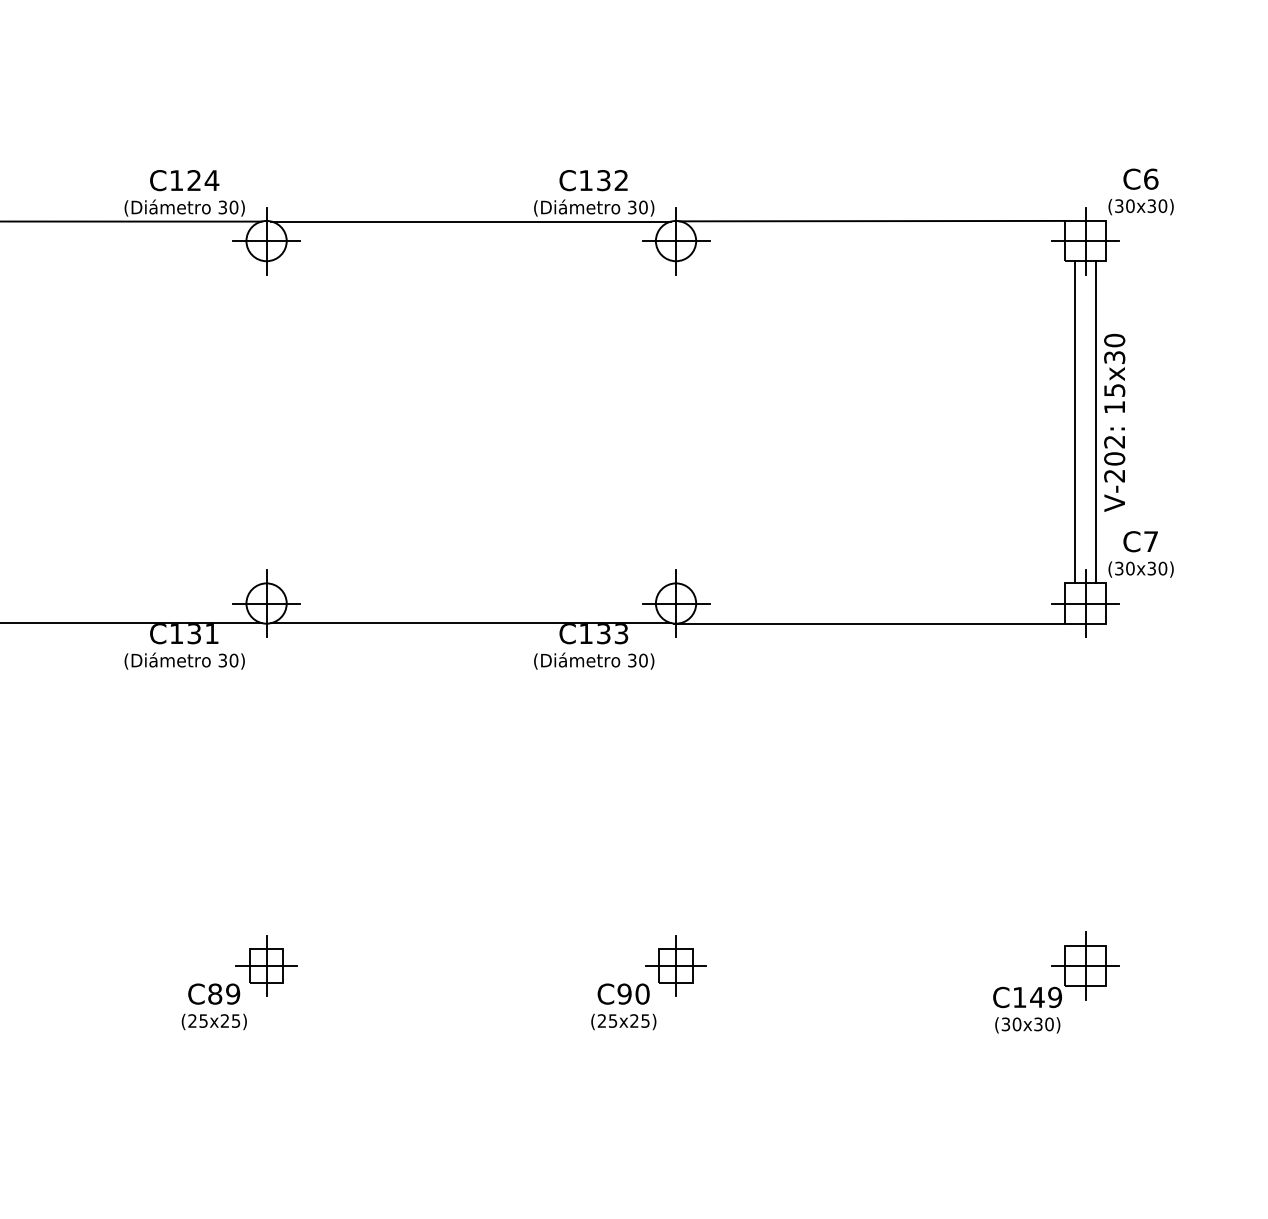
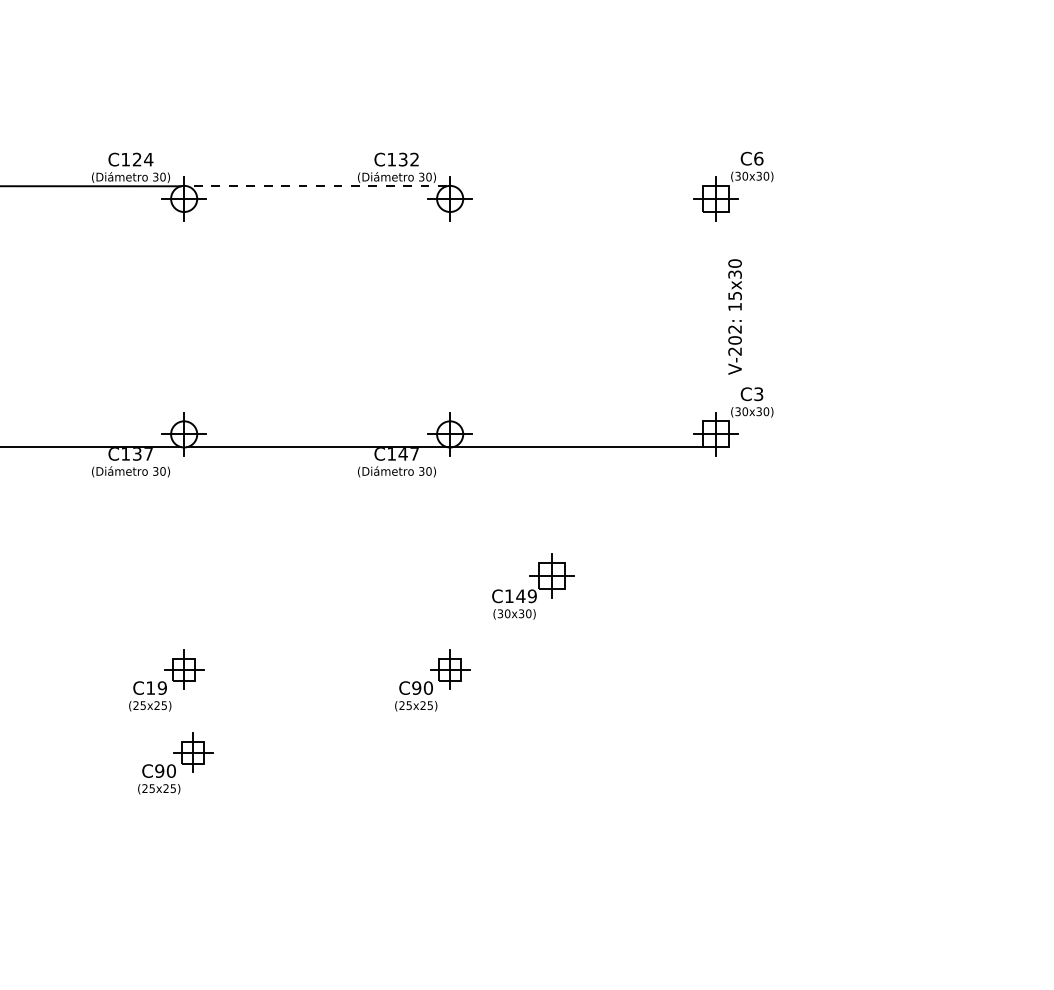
line: (872, 220) -> (577, 185), removed
line: (471, 221) -> (317, 186), solid -> dashed
line: (1075, 422) -> (709, 316), removed
line: (1095, 422) -> (722, 316), removed
text: (1150, 542) -> (758, 394), C7 -> C3
text: (211, 634) -> (148, 454), C131 -> C137
text: (611, 634) -> (408, 454), C133 -> C147
part: (1056, 982) -> (533, 586), moved
text: (214, 993) -> (150, 687), C89 -> C19
part: (253, 1110) -> (175, 763), added

